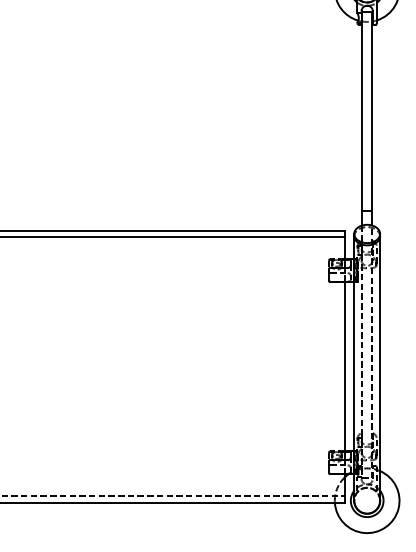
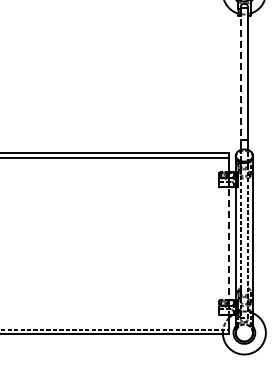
line: (362, 112) -> (241, 74), solid -> dashed
line: (344, 370) -> (229, 246), solid -> dashed

